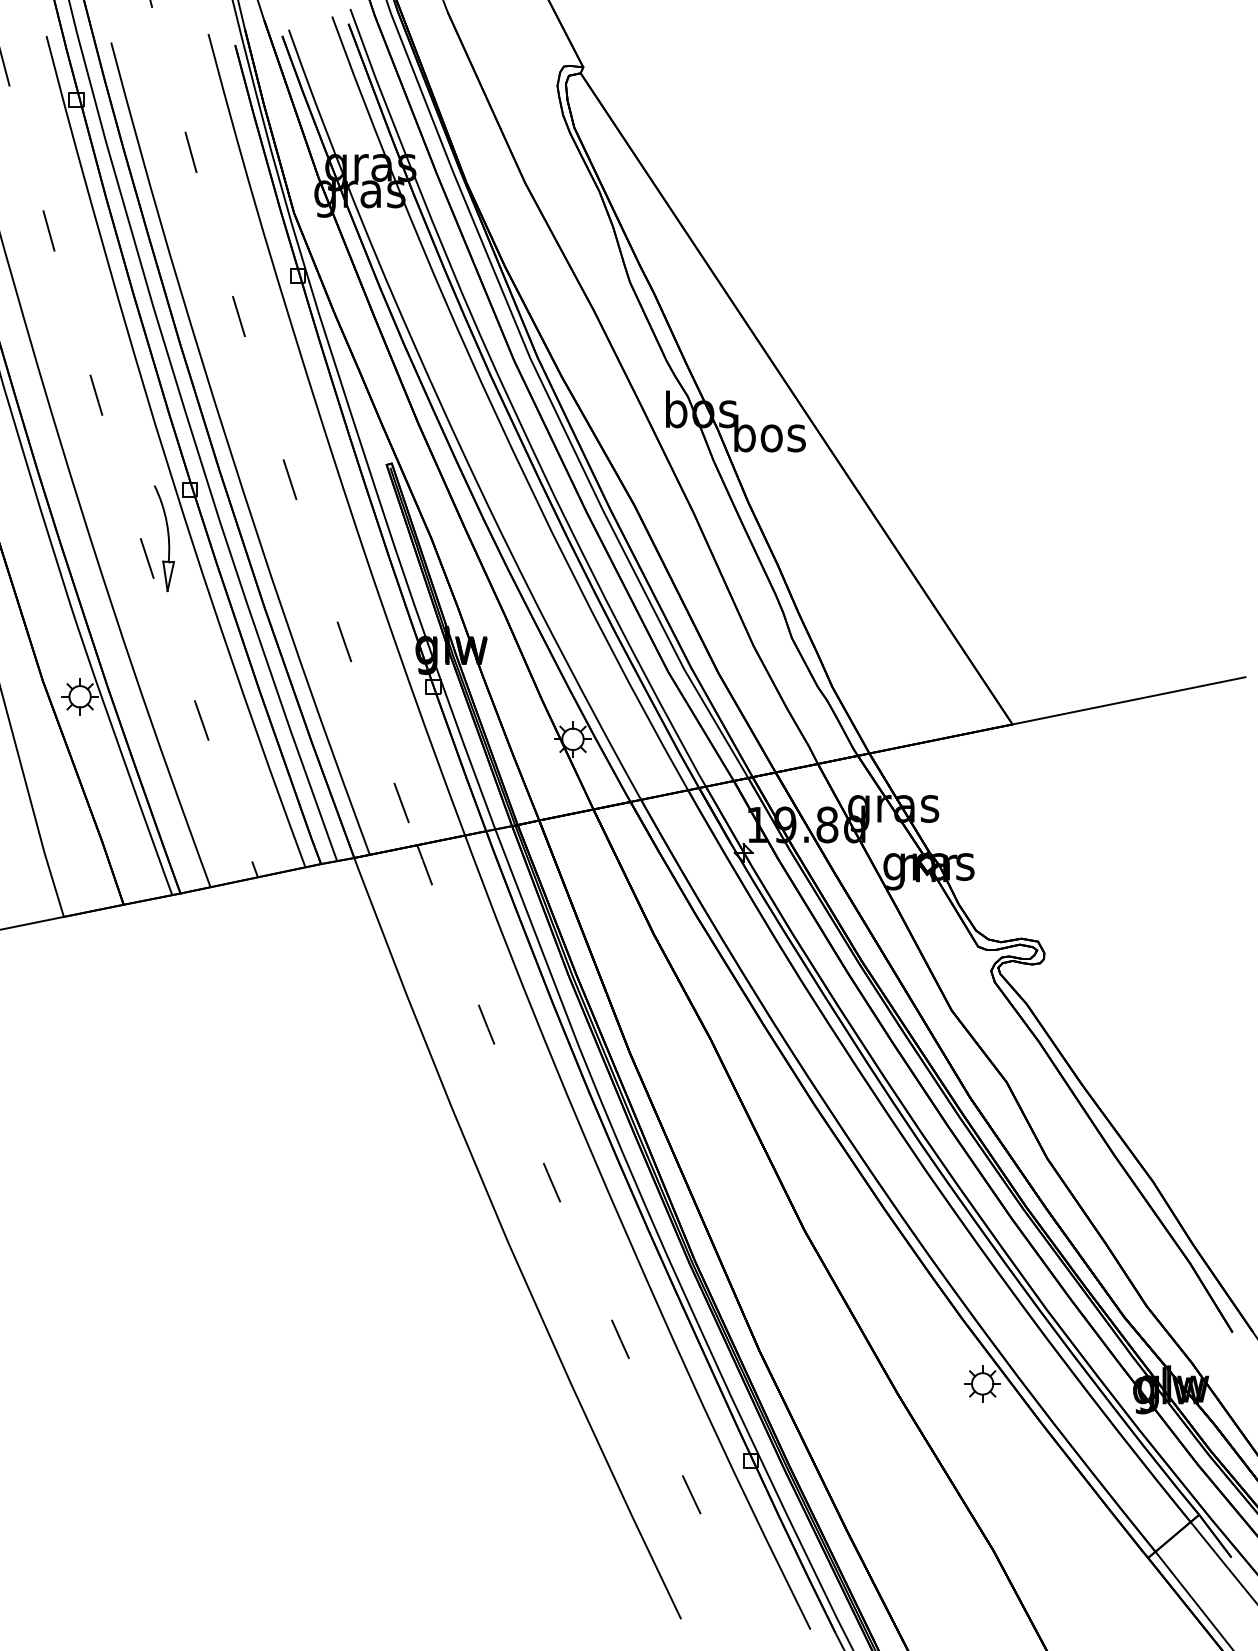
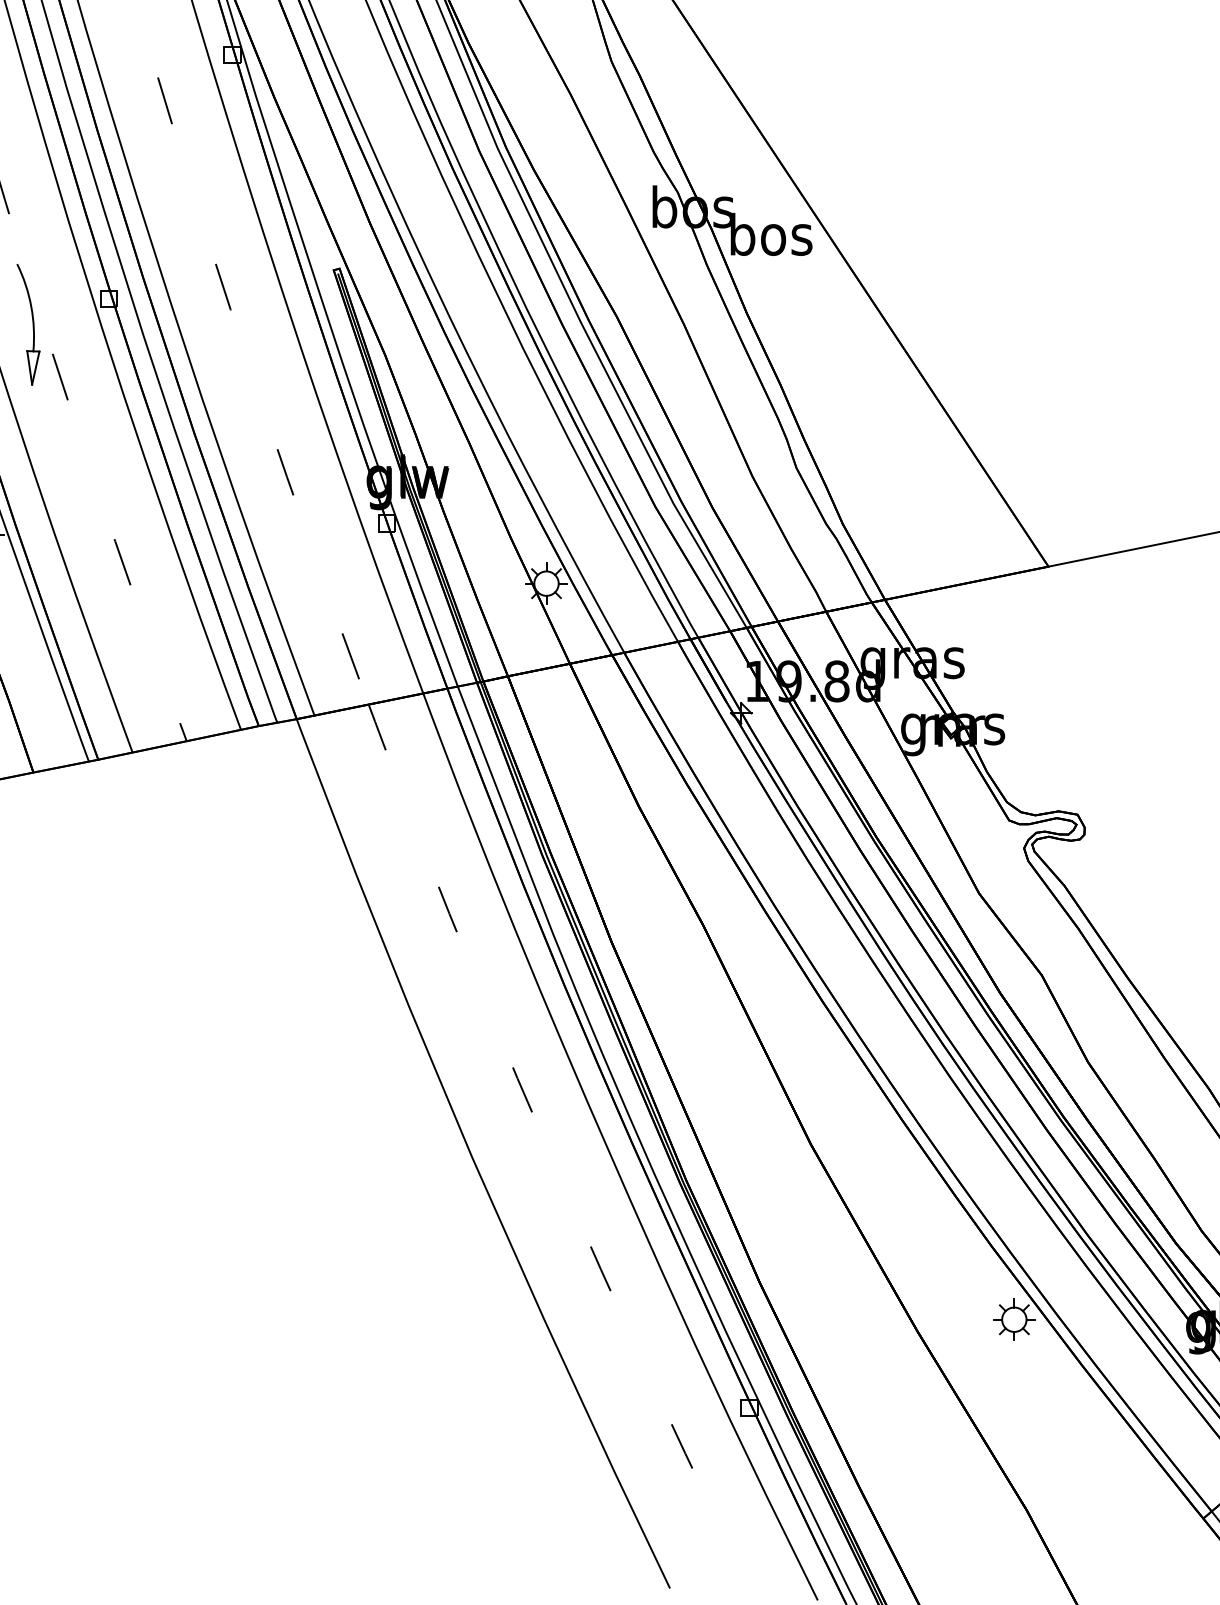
part: (164, 538) -> (28, 324), moved

